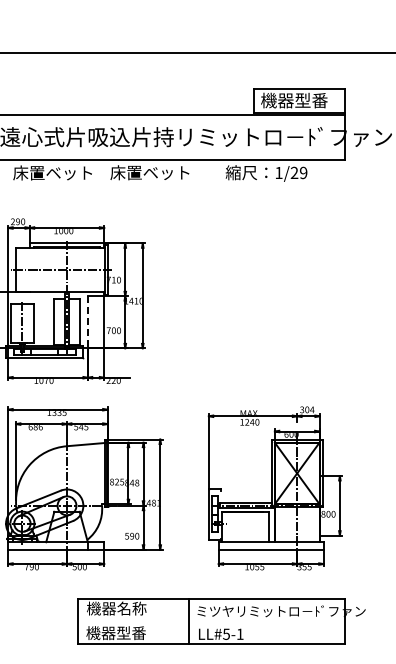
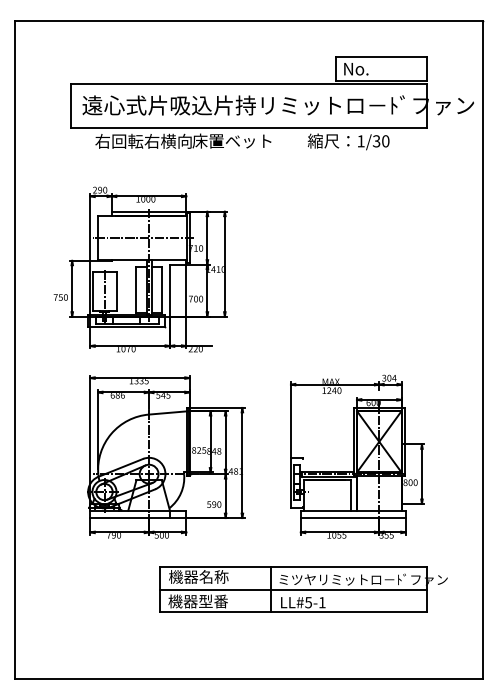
text: (294, 100) -> (376, 68), 機器型番 -> No.
text: (61, 172) -> (143, 140), 床置ベット -> 右回転右横向
text: (298, 173) -> (380, 141), 1/29 -> 1/30
line: (87, 323) -> (169, 291), dashed -> solid
line: (211, 621) -> (293, 589), added

